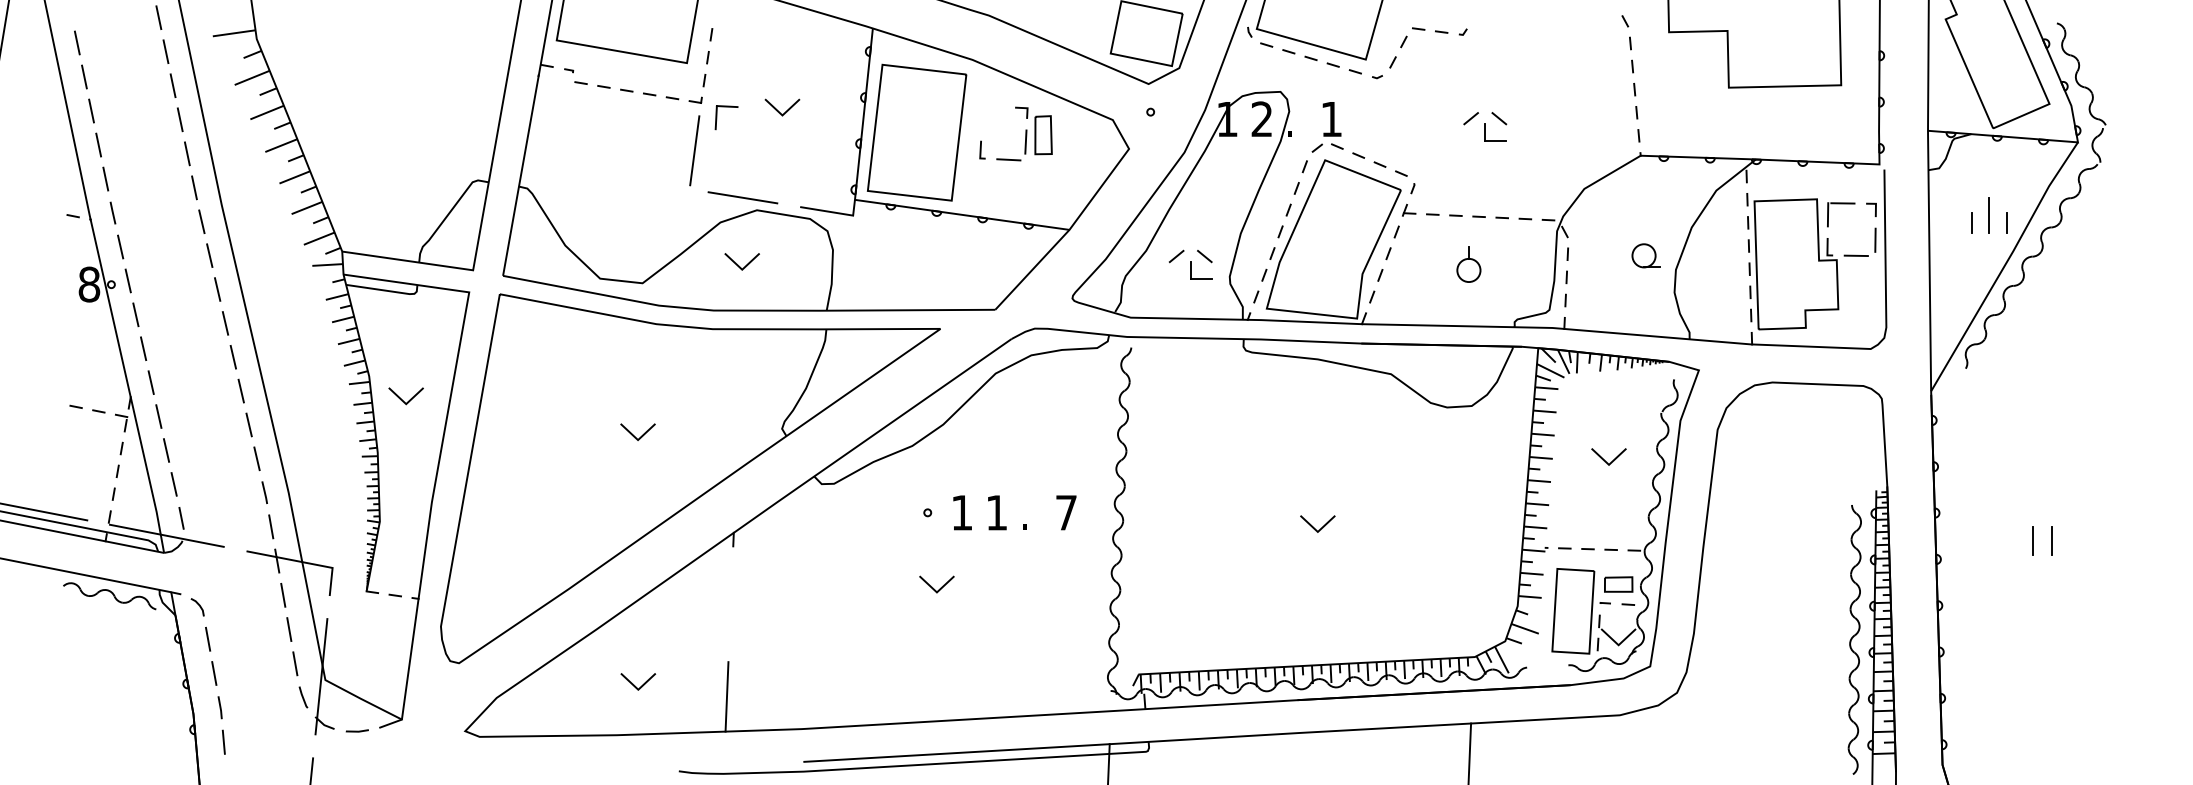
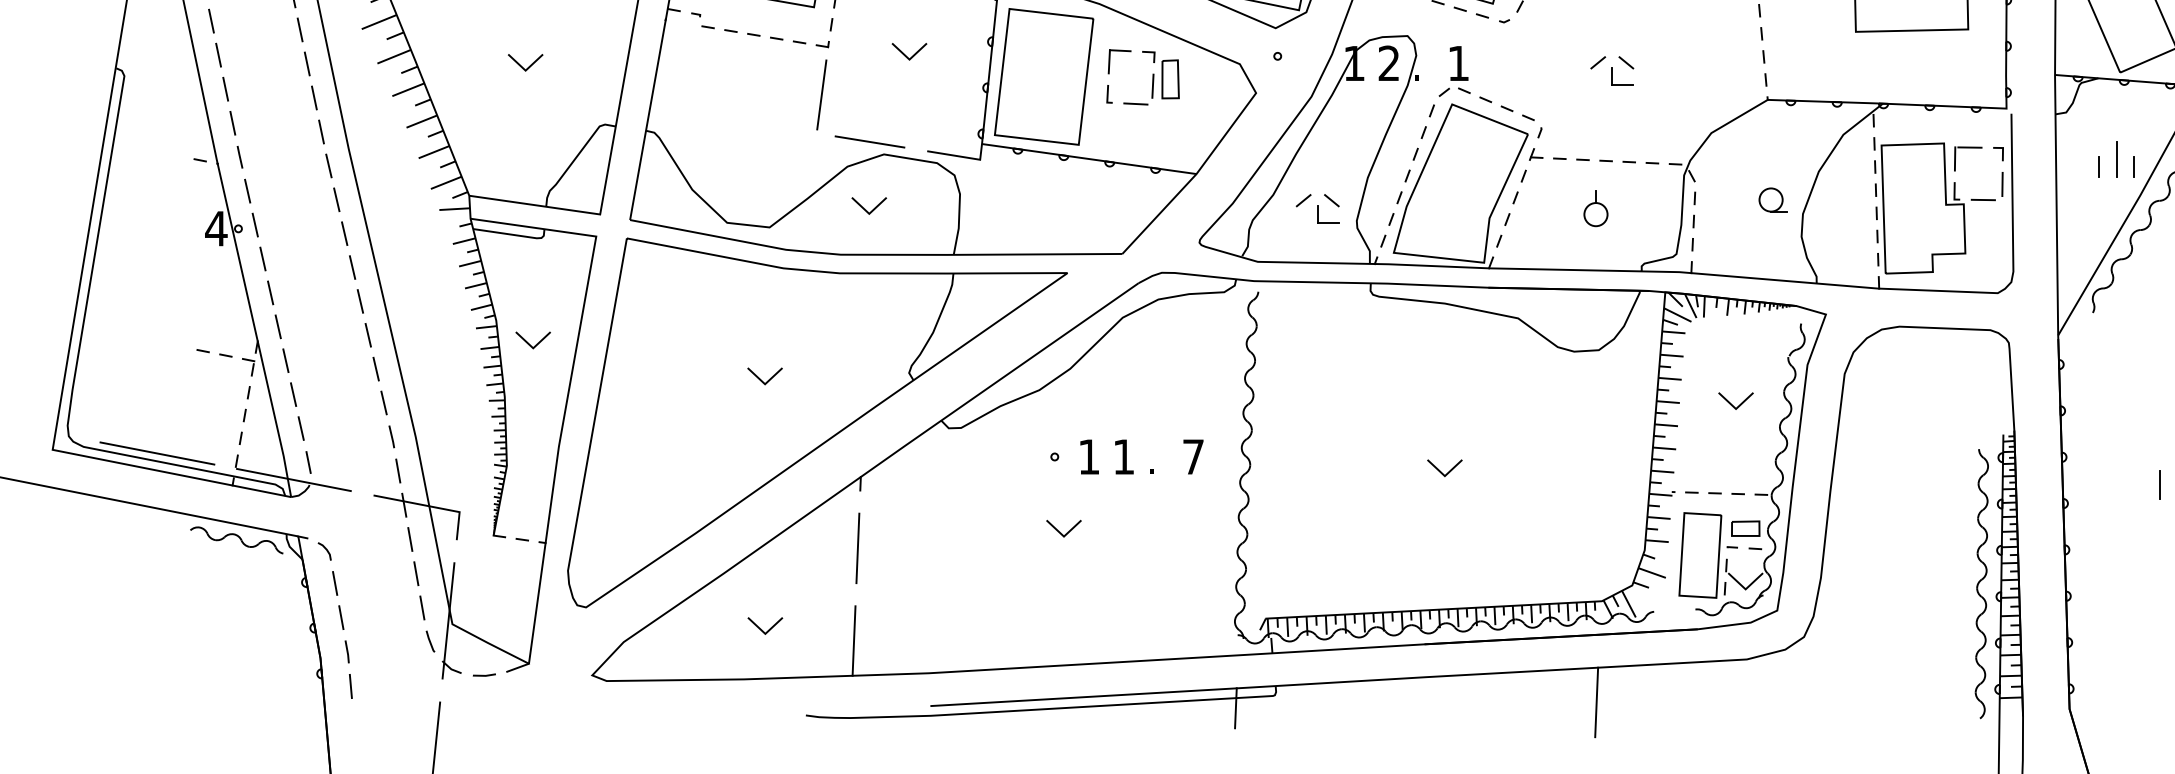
part: (717, 117) -> (1110, 61), moved
line: (394, 121) -> (521, 65), added
text: (89, 284) -> (216, 228), 8 -> 4
line: (730, 603) -> (857, 547), added

